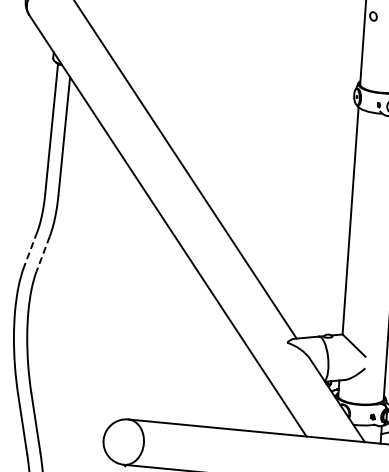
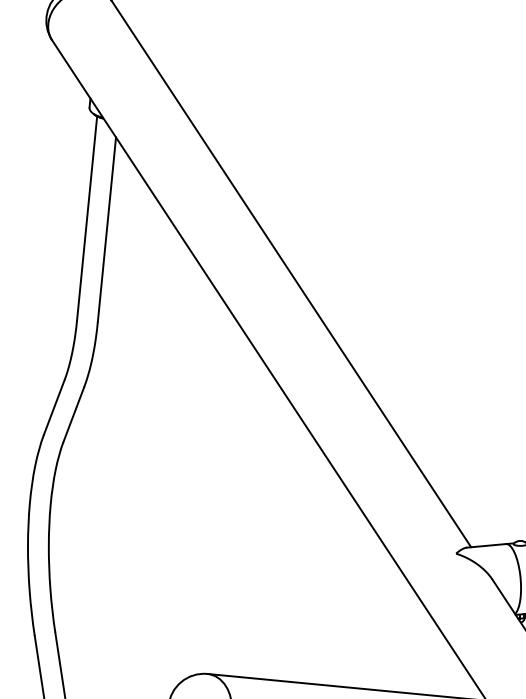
line: (30, 249) -> (53, 407), dashed -> solid
line: (43, 254) -> (74, 415), dashed -> solid

